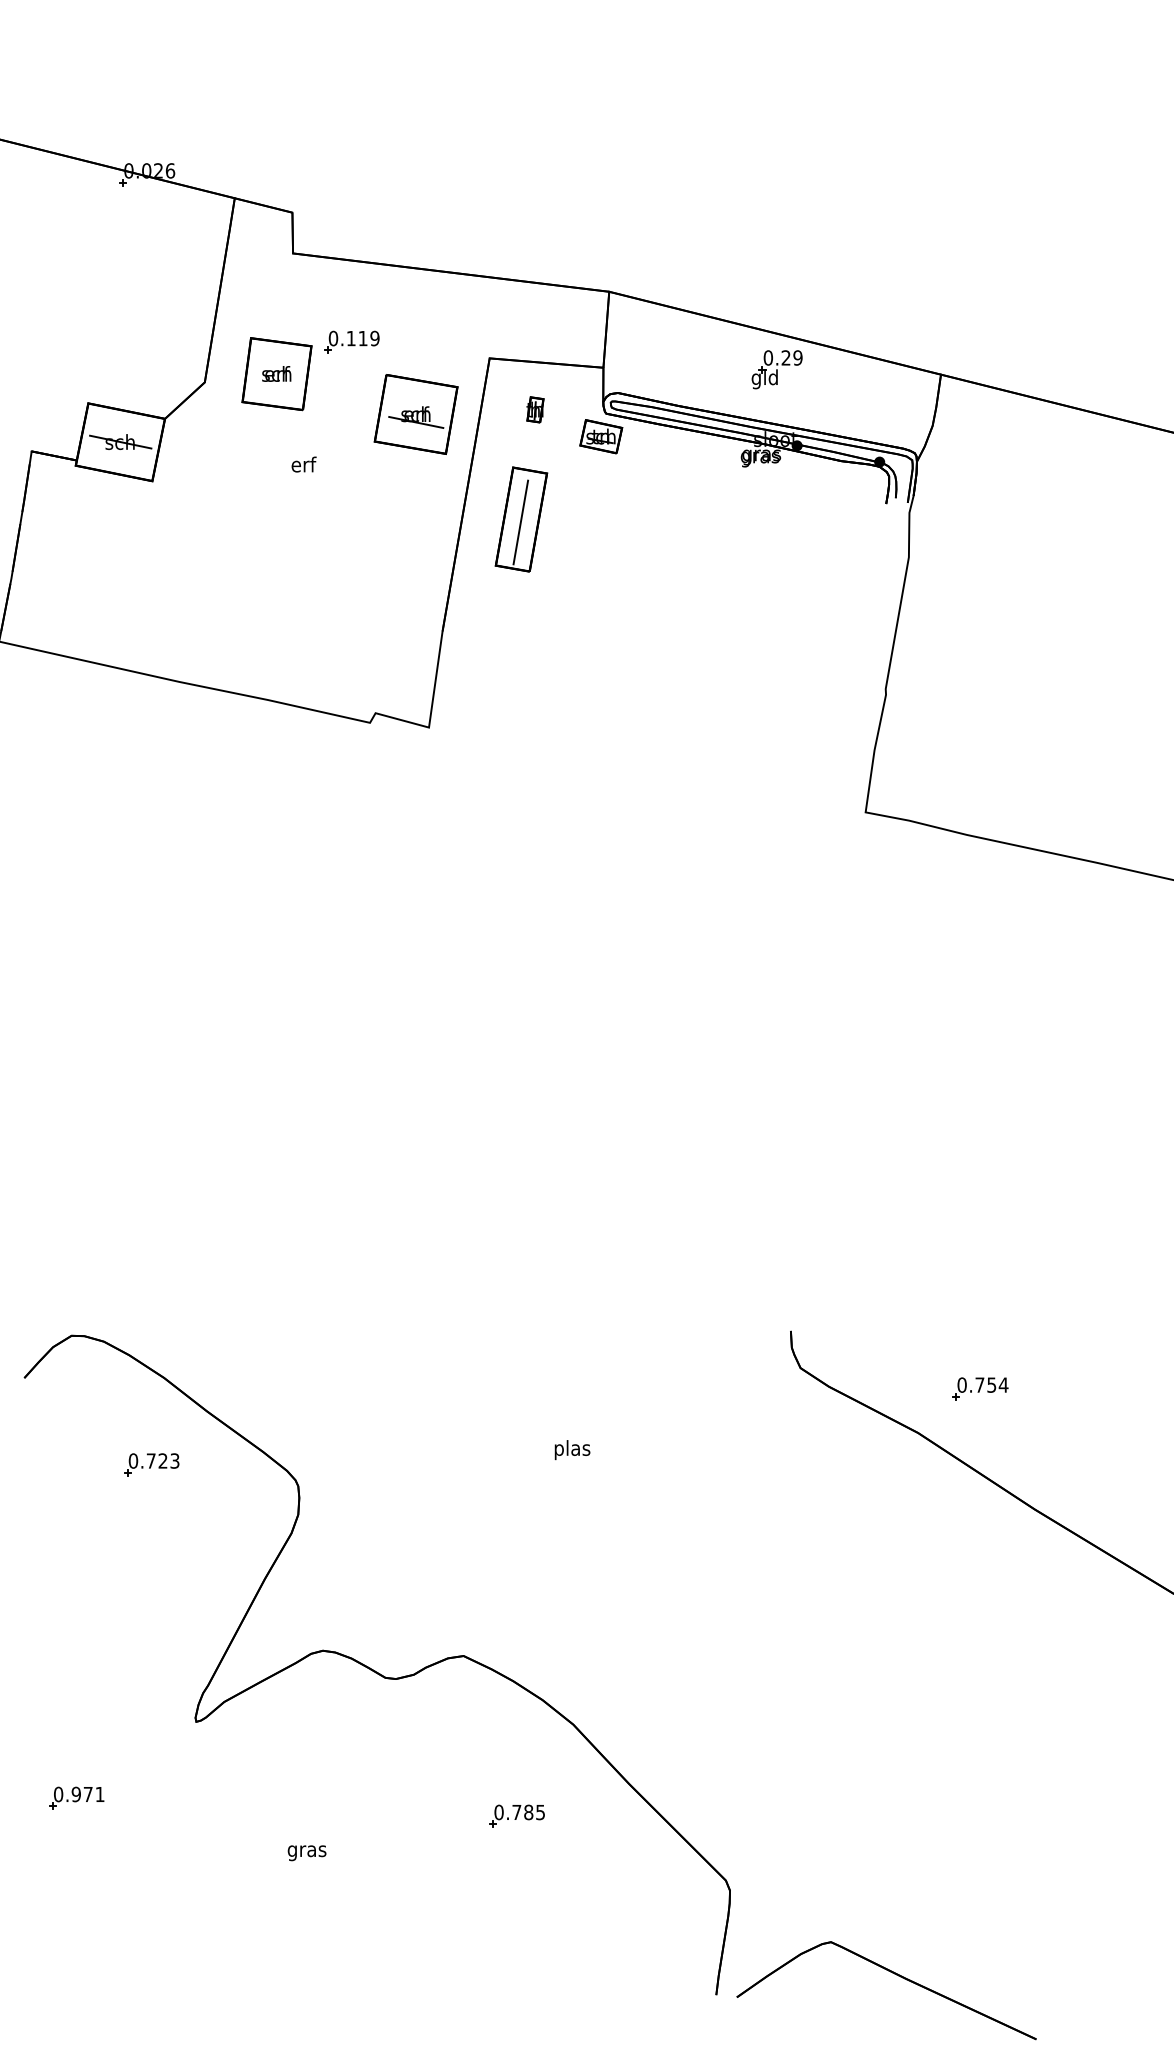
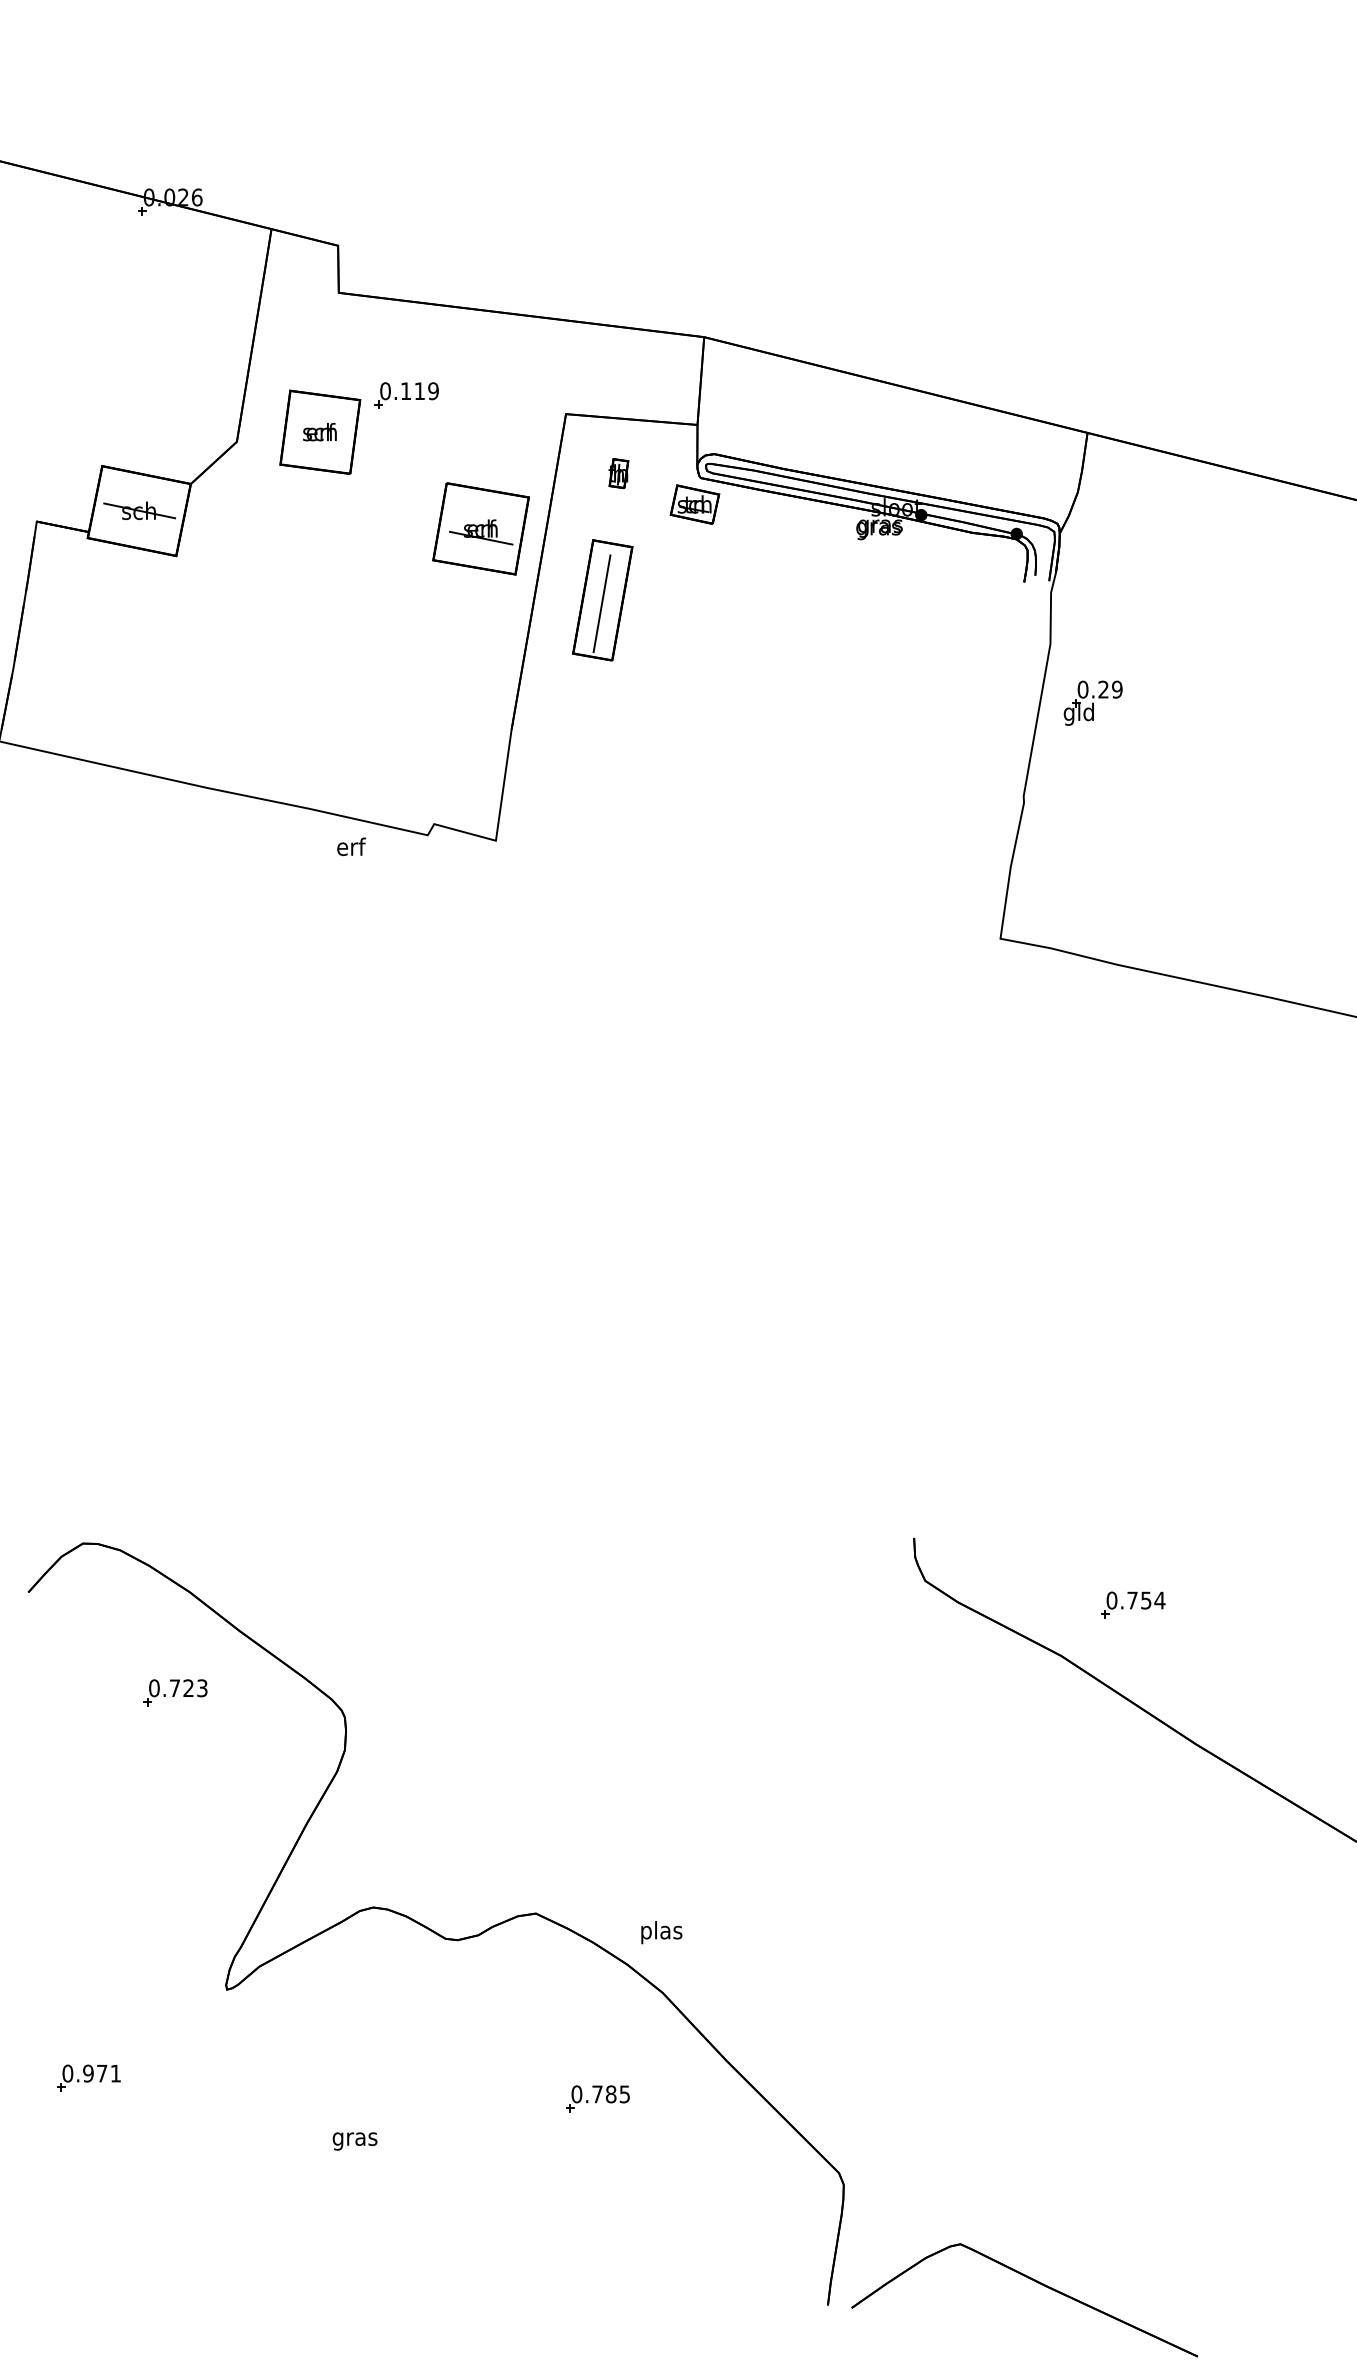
part: (776, 369) -> (1092, 702), moved
part: (415, 414) -> (480, 528), moved
text: (304, 464) -> (351, 846), moved
text: (572, 1449) -> (661, 1932), moved

